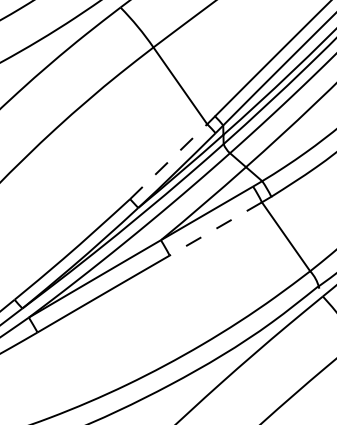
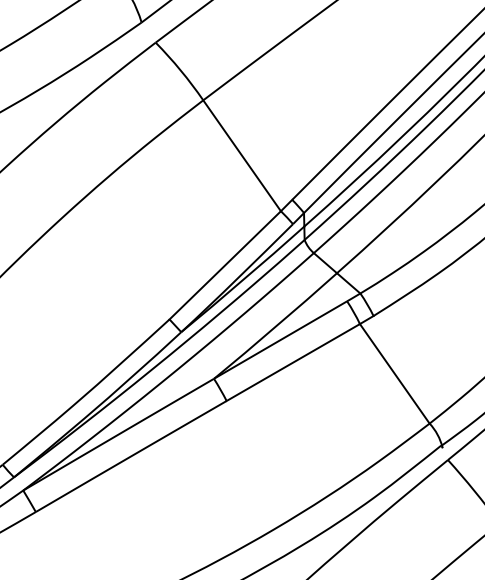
line: (168, 161) -> (224, 265), dashed -> solid
line: (215, 229) -> (292, 363), dashed -> solid

